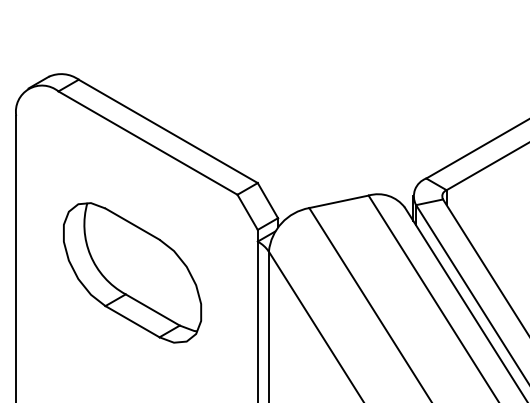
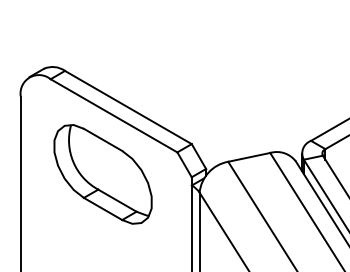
part: (132, 272) -> (103, 174), moved

